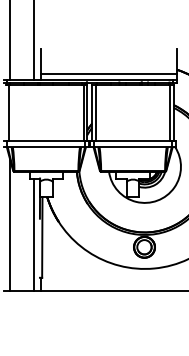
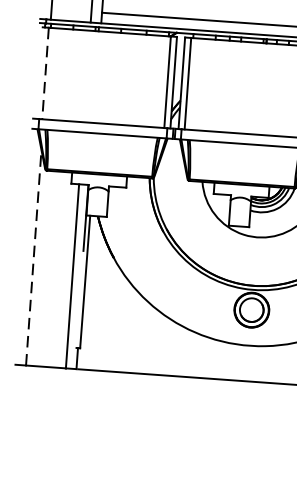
line: (9, 112) -> (45, 72), solid -> dashed
line: (10, 225) -> (34, 258), solid -> dashed

